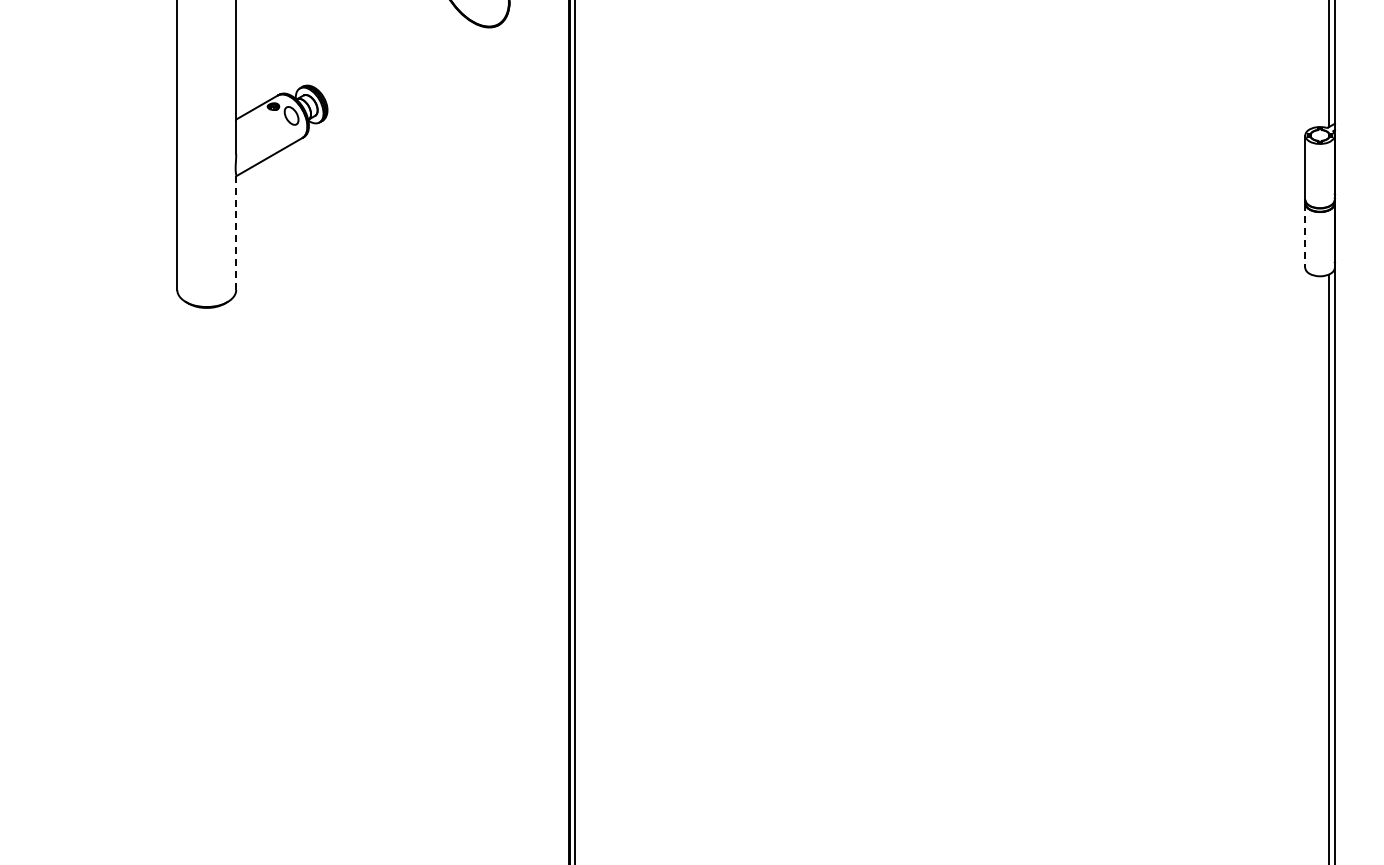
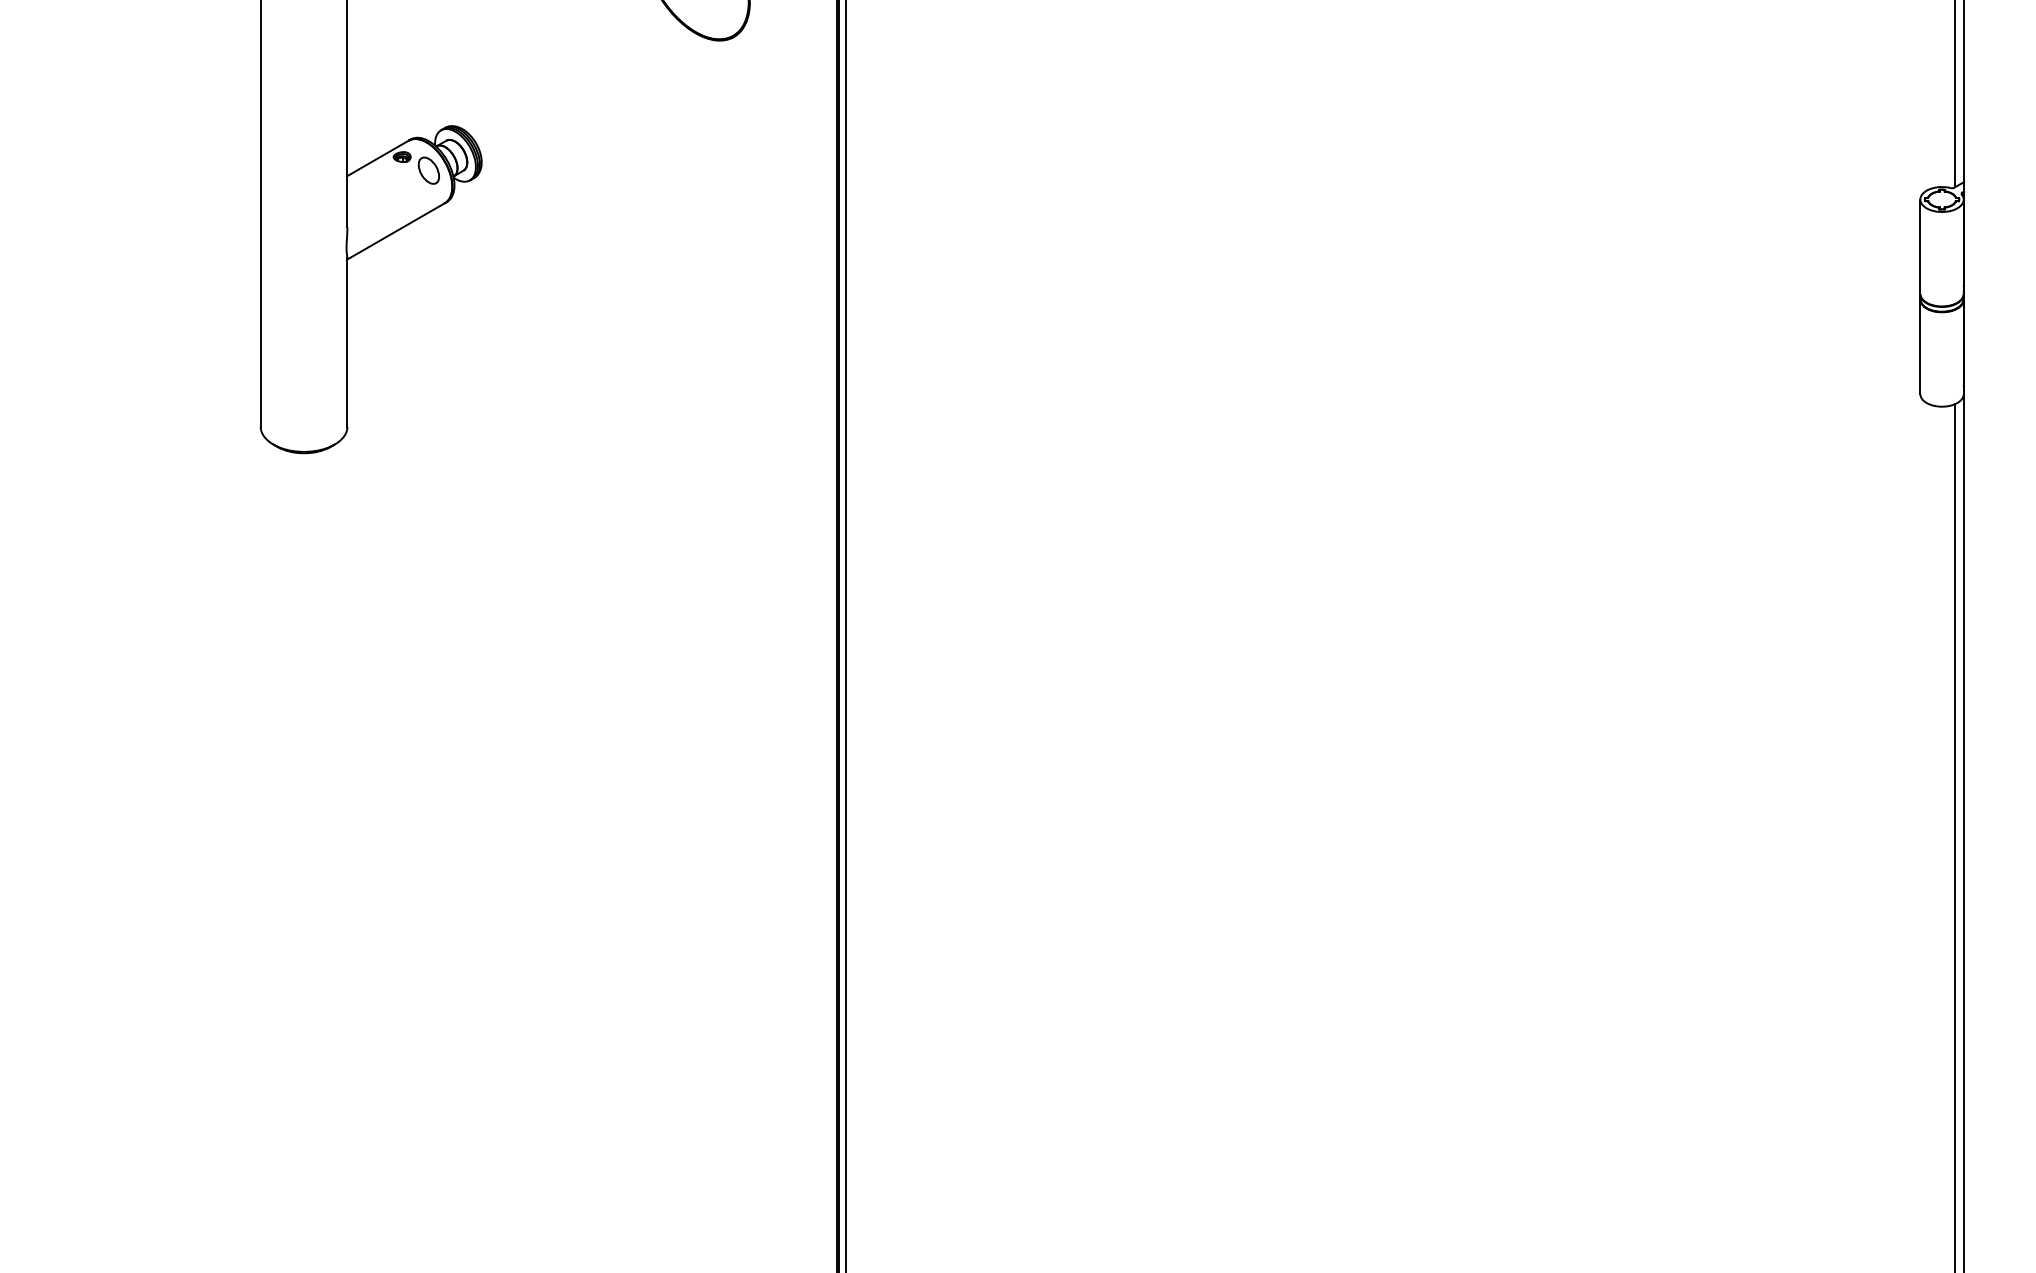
line: (236, 233) -> (347, 343), dashed -> solid
line: (1305, 236) -> (1920, 348), dashed -> solid

